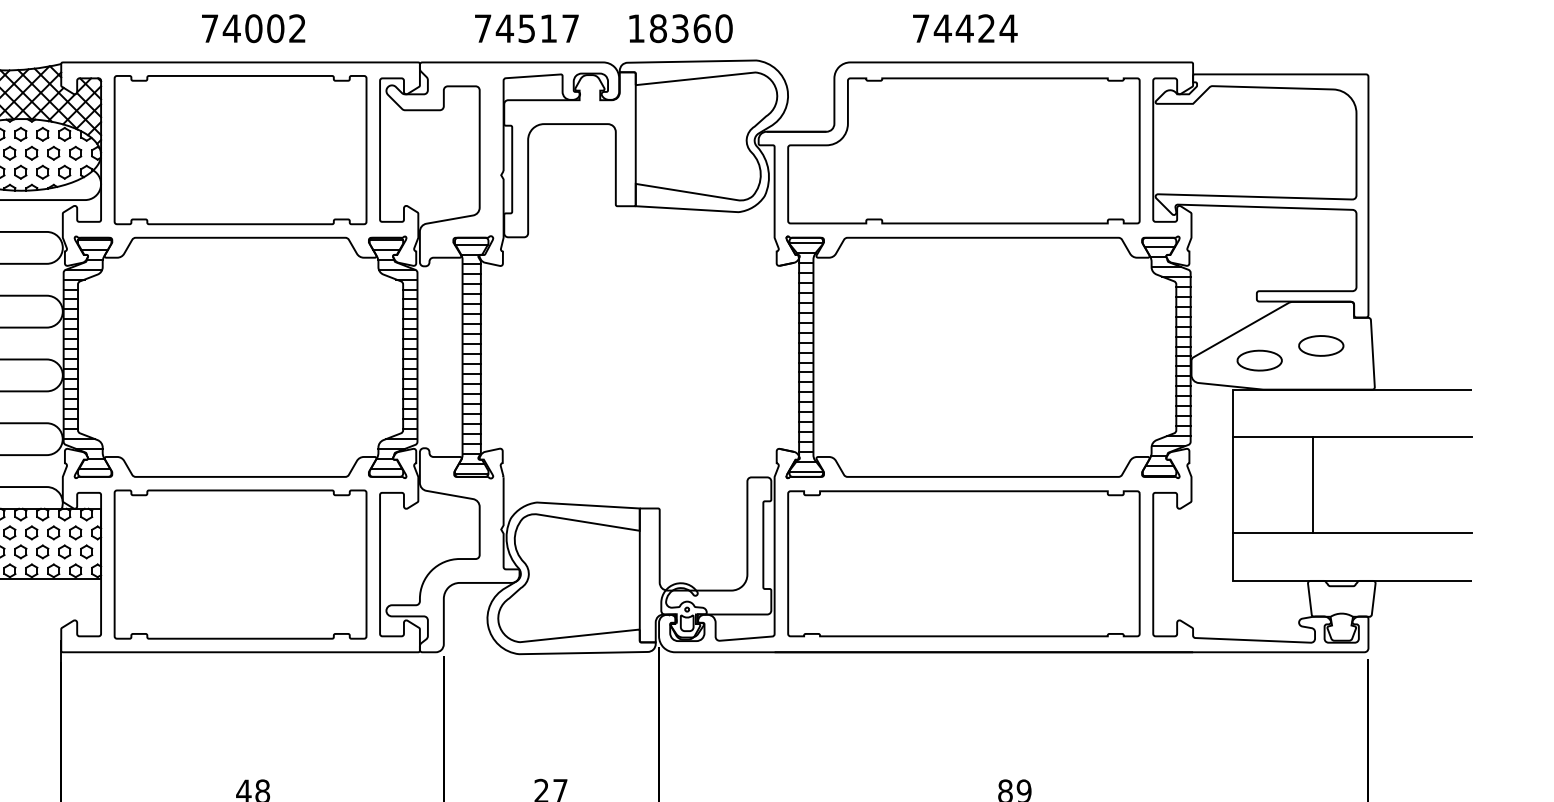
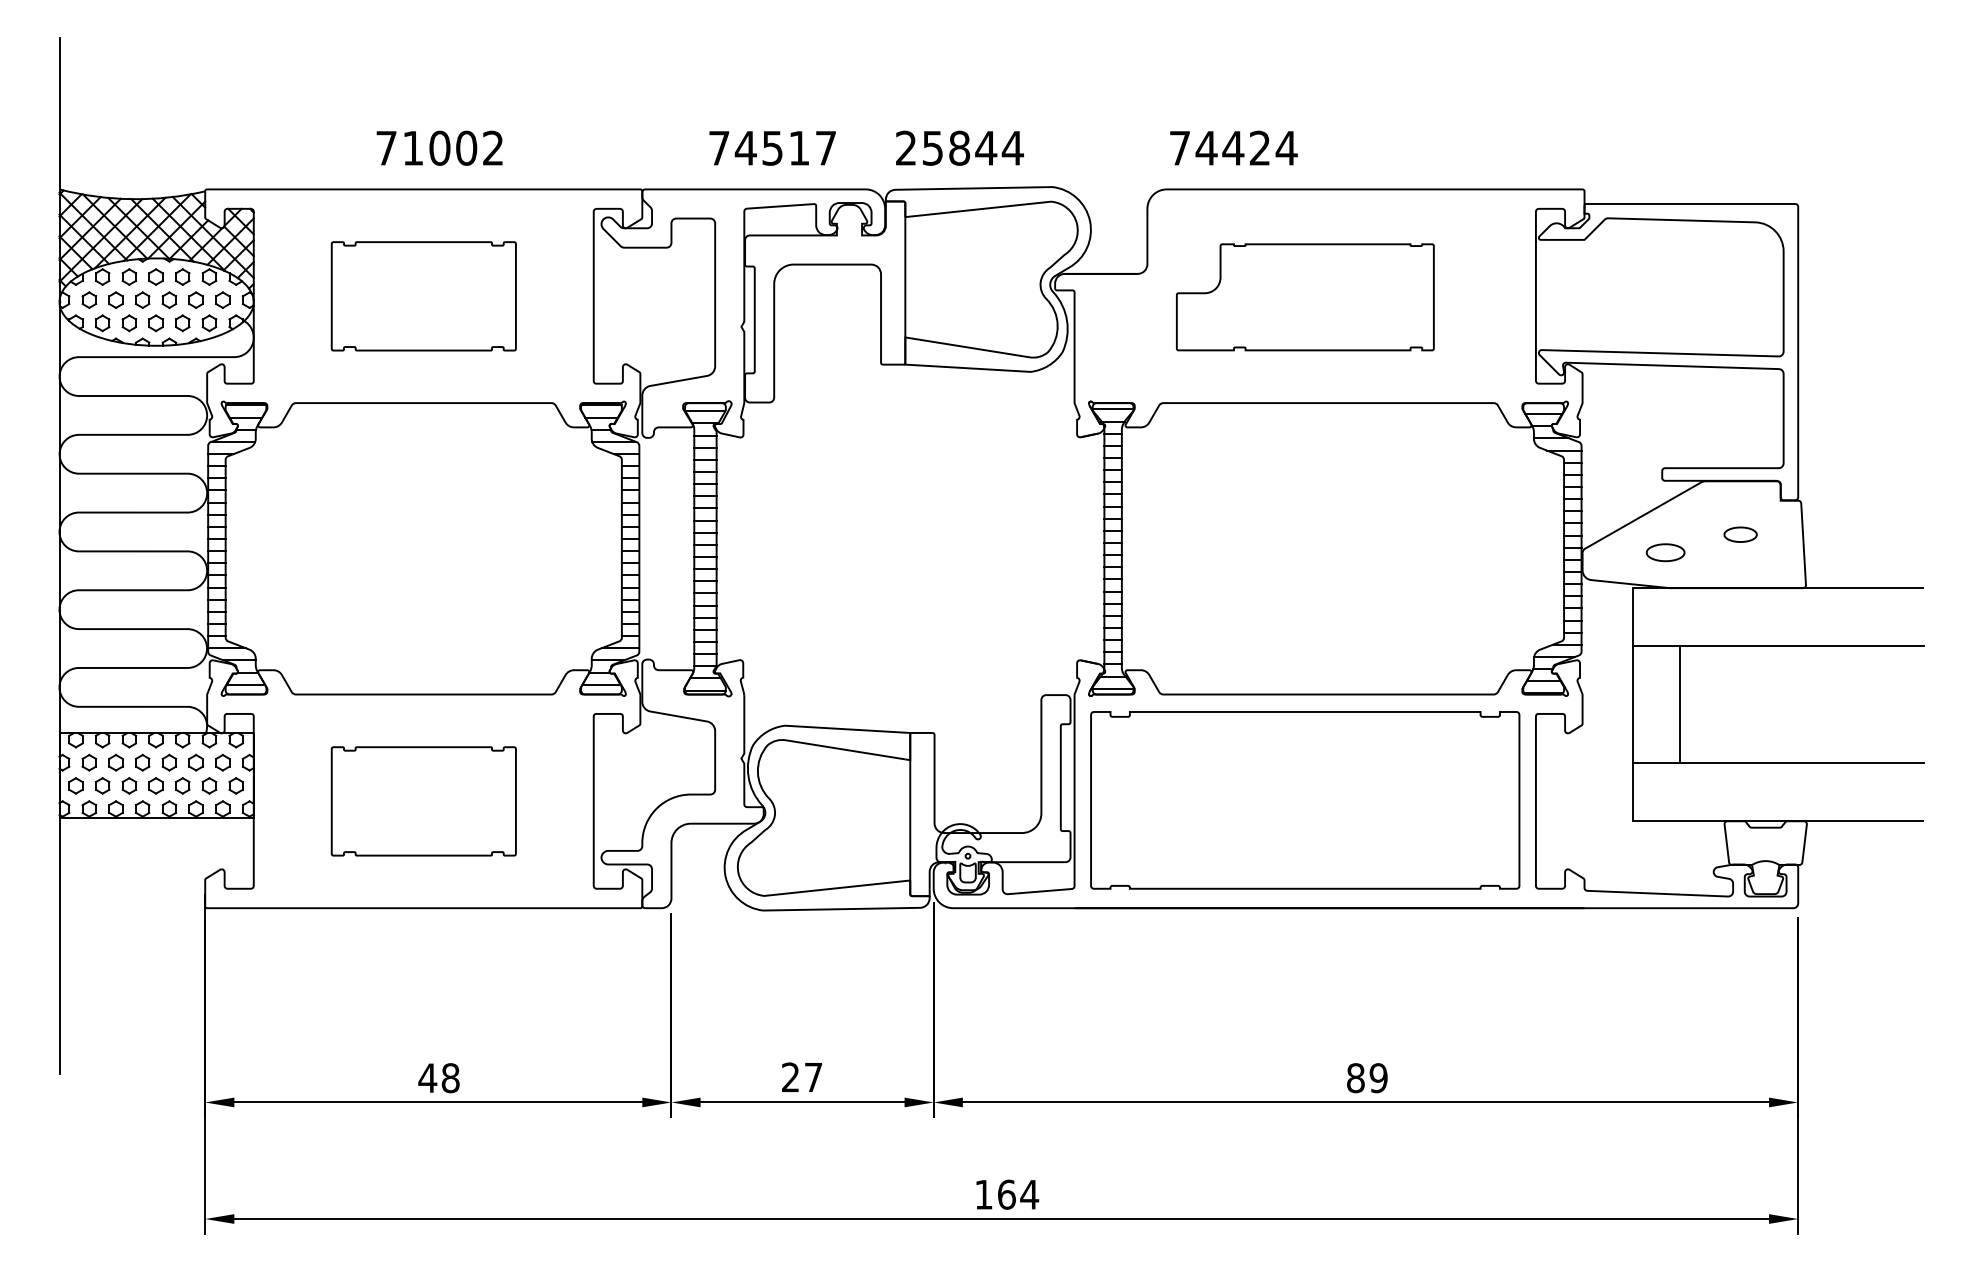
text: (232, 28) -> (413, 148), 74002 -> 71002
text: (680, 28) -> (959, 147), 18360 -> 25844
text: (964, 28) -> (1233, 147), moved
part: (240, 150) -> (423, 296), size x0.6
part: (964, 151) -> (1305, 297), size x0.6
part: (1321, 345) -> (1740, 534), size x0.6
part: (1259, 360) -> (1665, 552), size x0.7
line: (1312, 485) -> (1680, 704), moved
part: (240, 564) -> (423, 801), size x0.6

